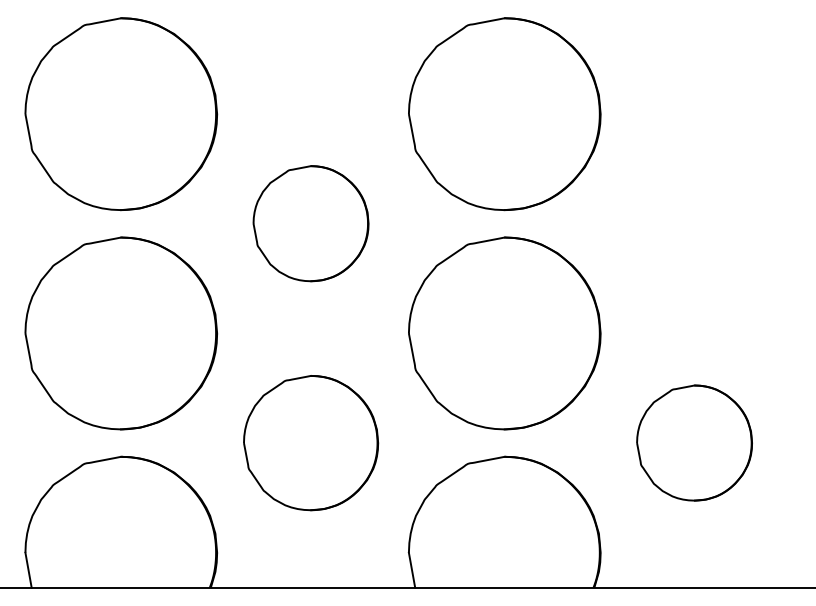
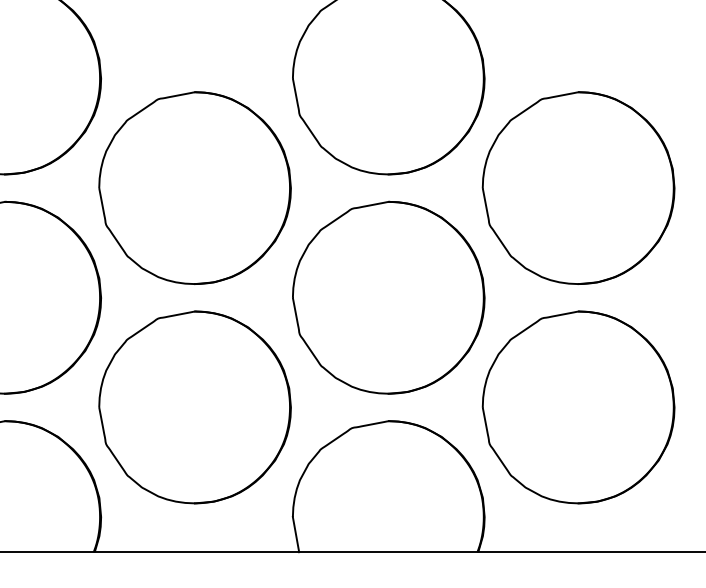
part: (310, 223) -> (194, 187), size x1.67
part: (694, 223) -> (578, 187), added
part: (310, 442) -> (194, 406), size x1.43
part: (694, 442) -> (578, 406), size x1.67

